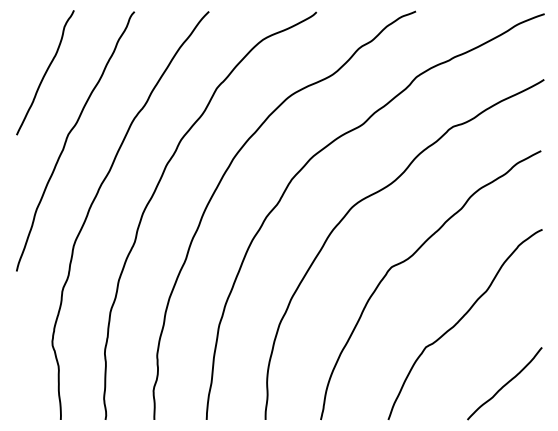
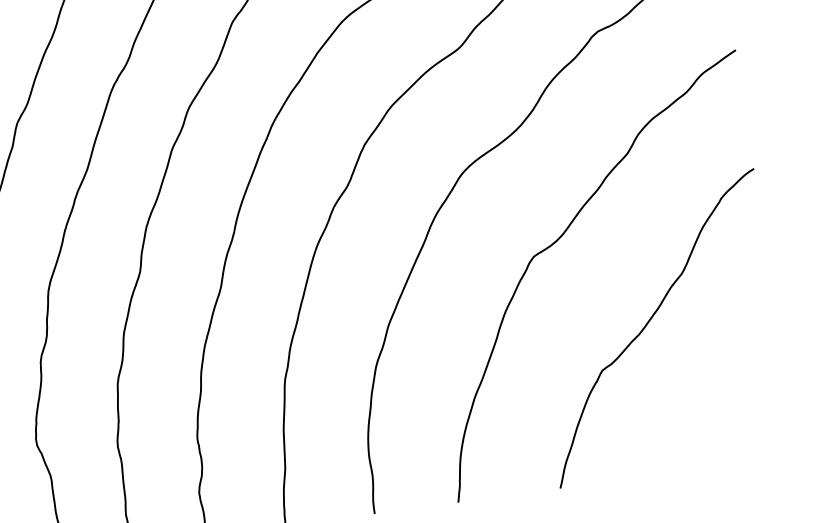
curve: (505, 383) -> (730, 409), removed

